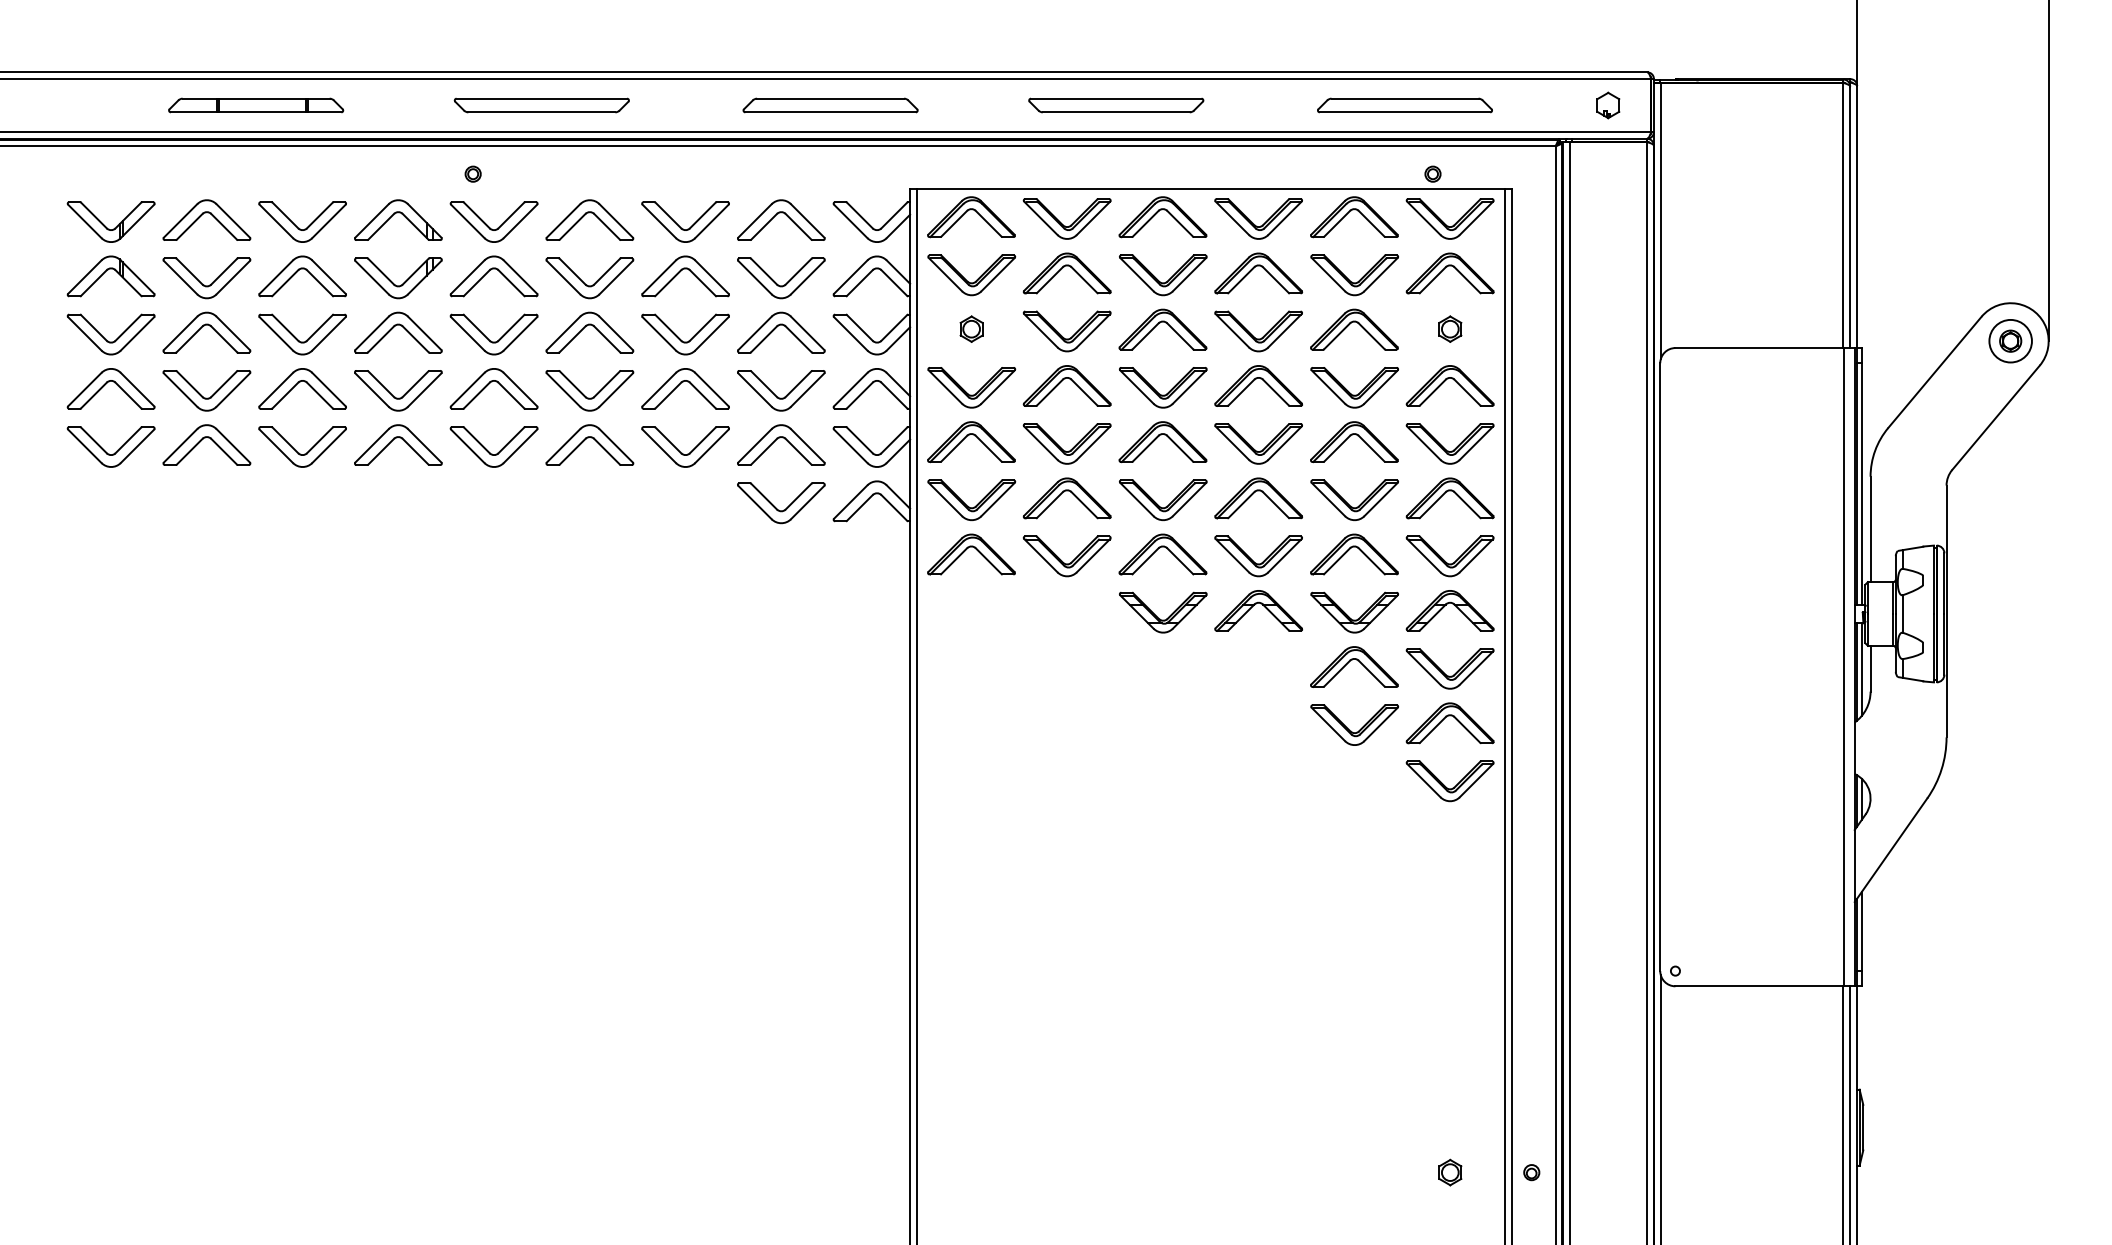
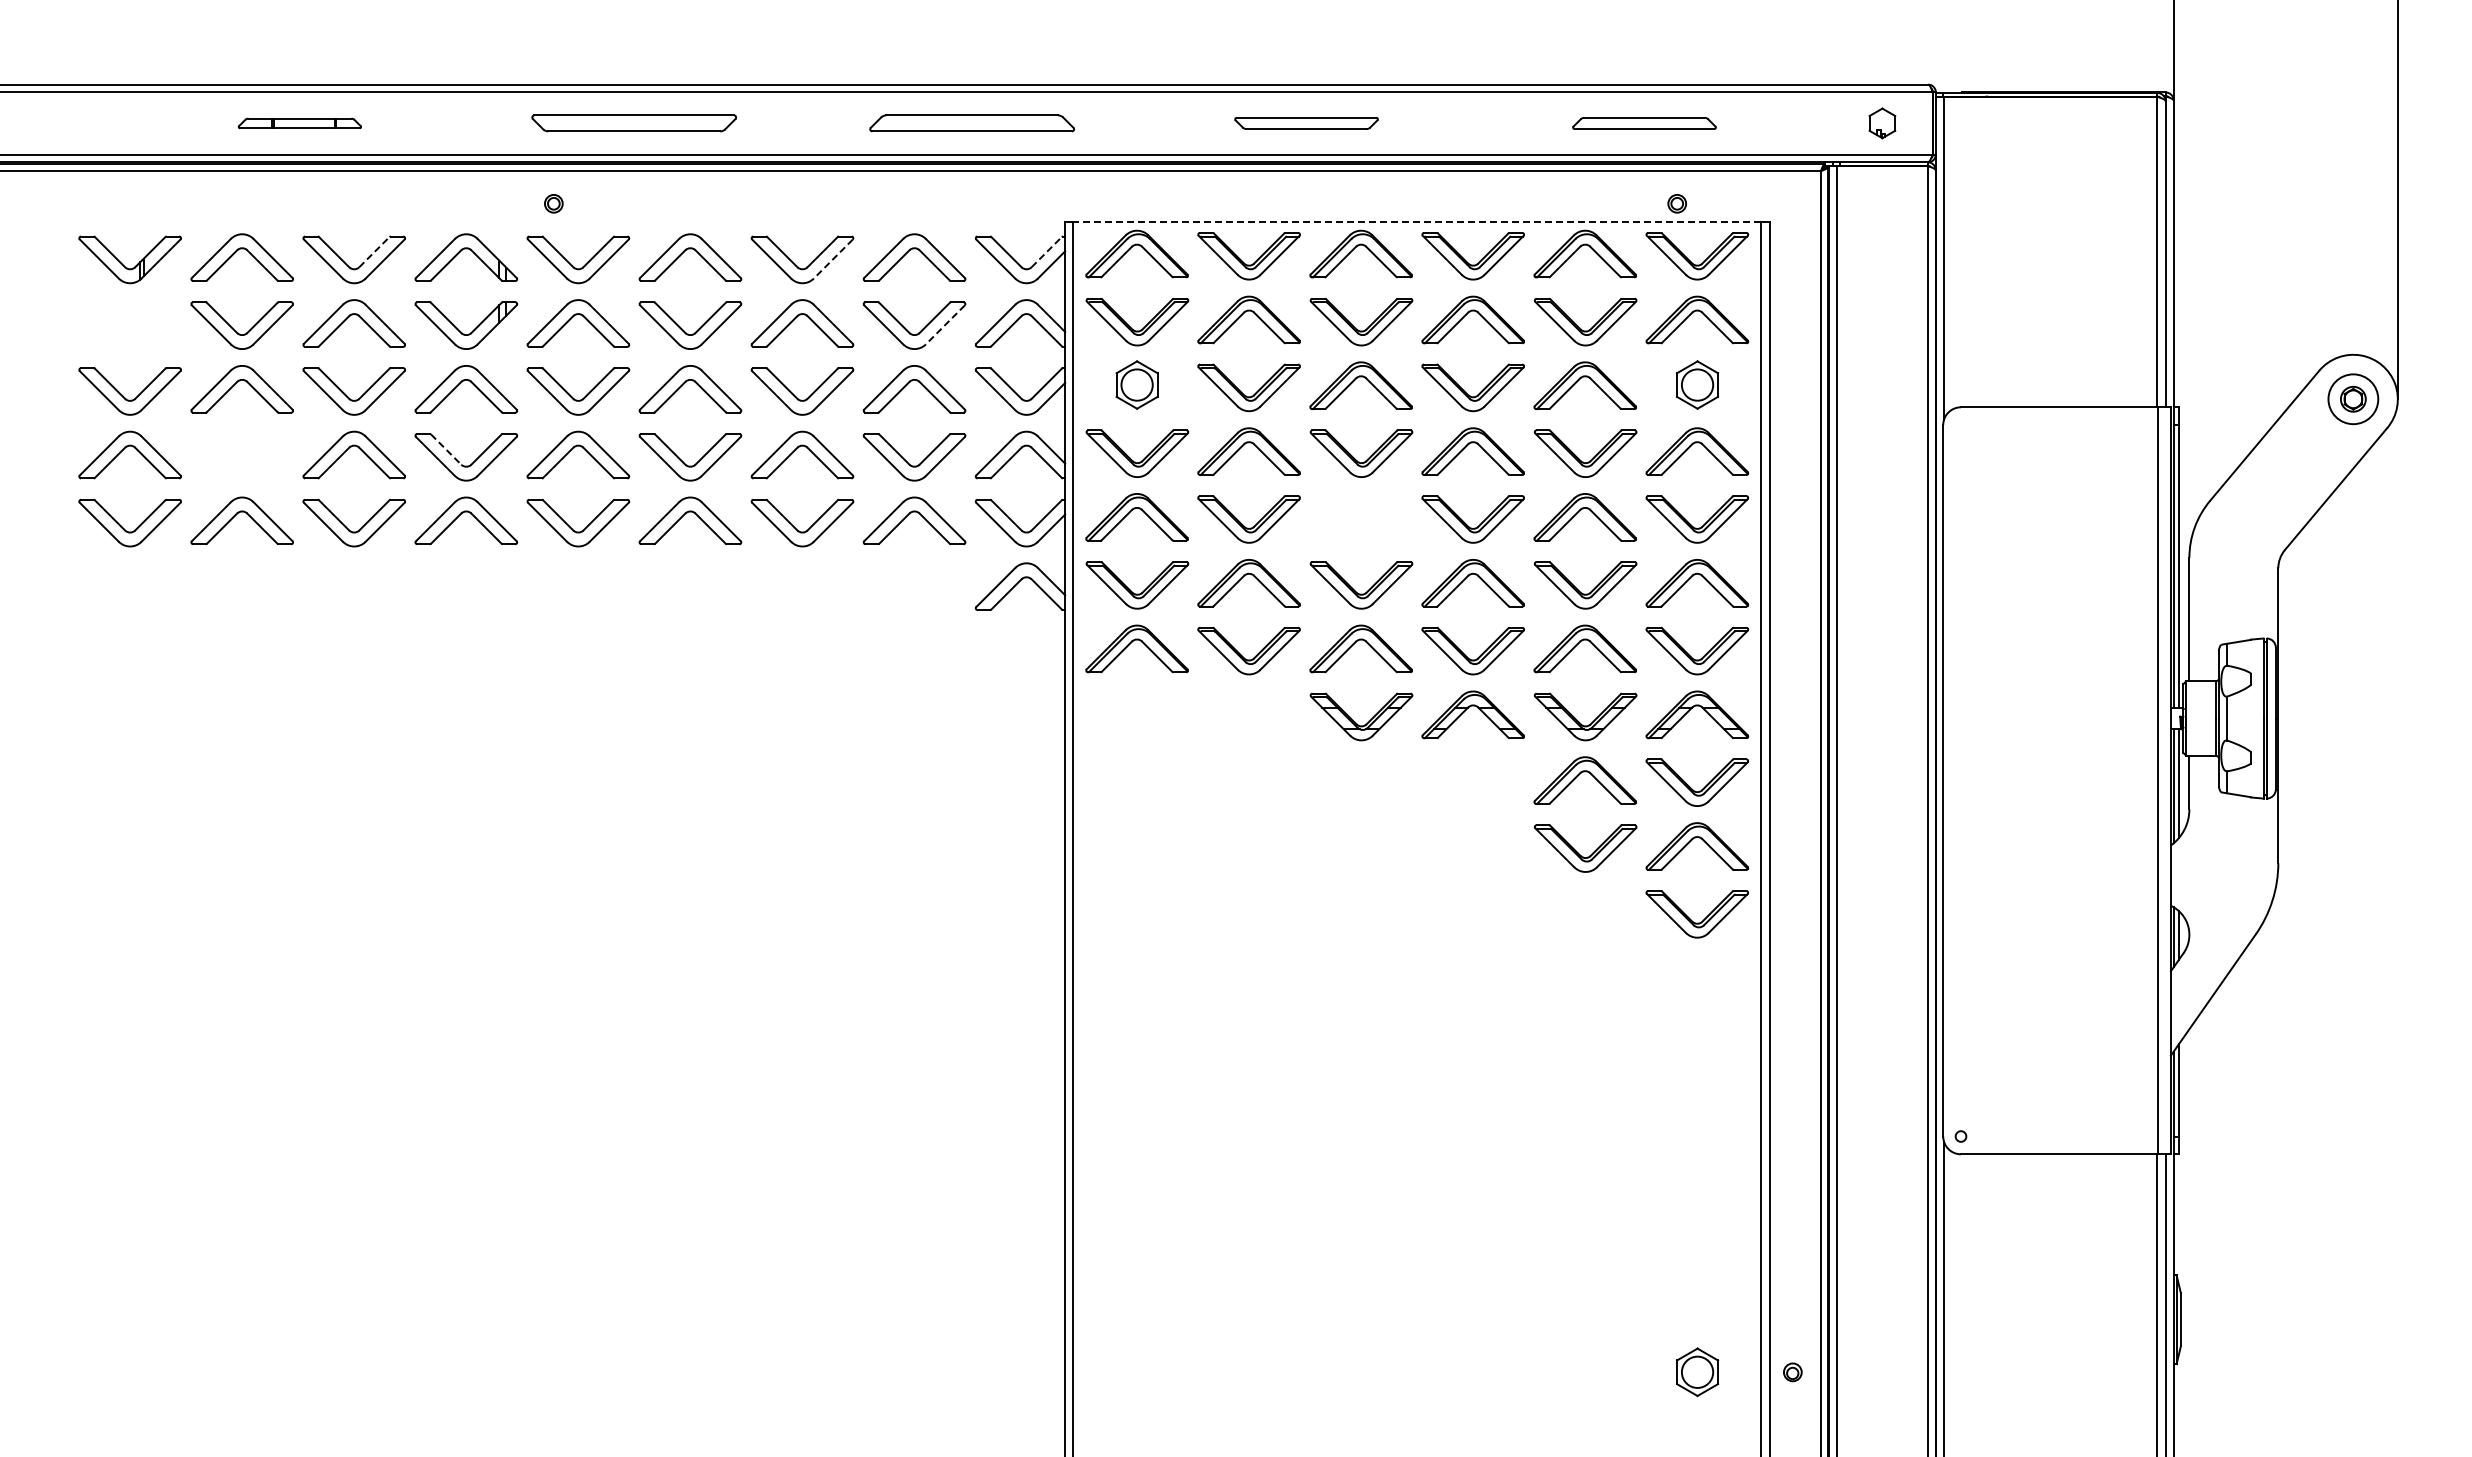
part: (255, 105) -> (299, 123), size x0.6
part: (1116, 105) -> (1306, 123), size x0.7
part: (1405, 105) -> (1644, 123), size x0.7
line: (1211, 189) -> (1417, 221), solid -> dashed
line: (319, 214) -> (374, 251), solid -> dashed
line: (894, 214) -> (1047, 251), solid -> dashed
line: (712, 221) -> (833, 259), solid -> dashed
part: (106, 272) -> (124, 318), removed
line: (807, 277) -> (945, 324), solid -> dashed
part: (971, 329) -> (1137, 385), size x1.6
part: (1450, 329) -> (1697, 385), size x1.6
line: (381, 384) -> (446, 449), solid -> dashed
part: (202, 395) -> (236, 462), removed
part: (1159, 436) -> (1357, 510), removed
part: (776, 507) -> (908, 593), removed
part: (1450, 1172) -> (1697, 1372), size x1.6

